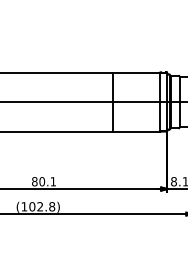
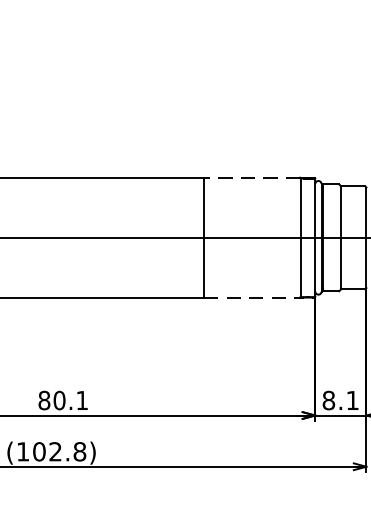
line: (135, 72) -> (250, 177), solid -> dashed
line: (136, 131) -> (252, 297), solid -> dashed

